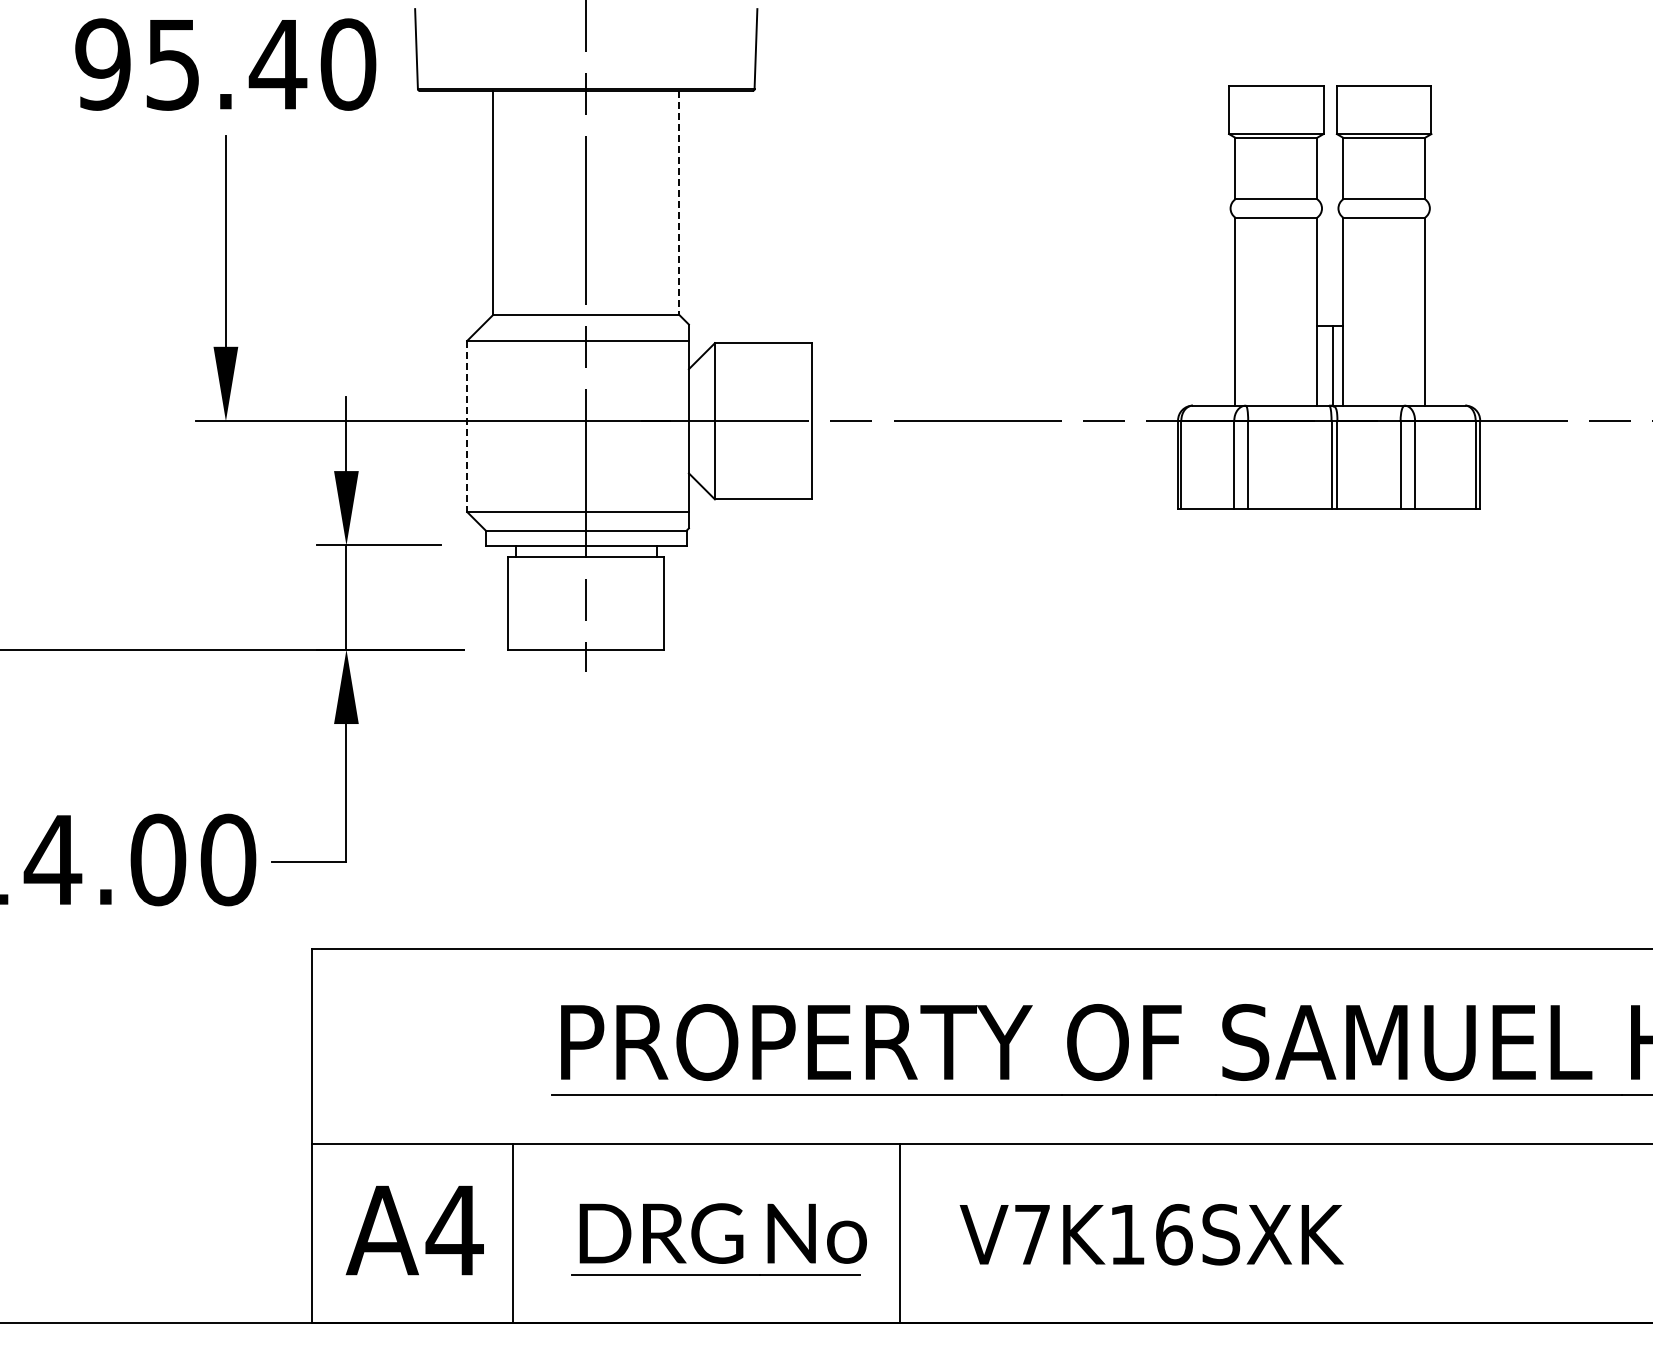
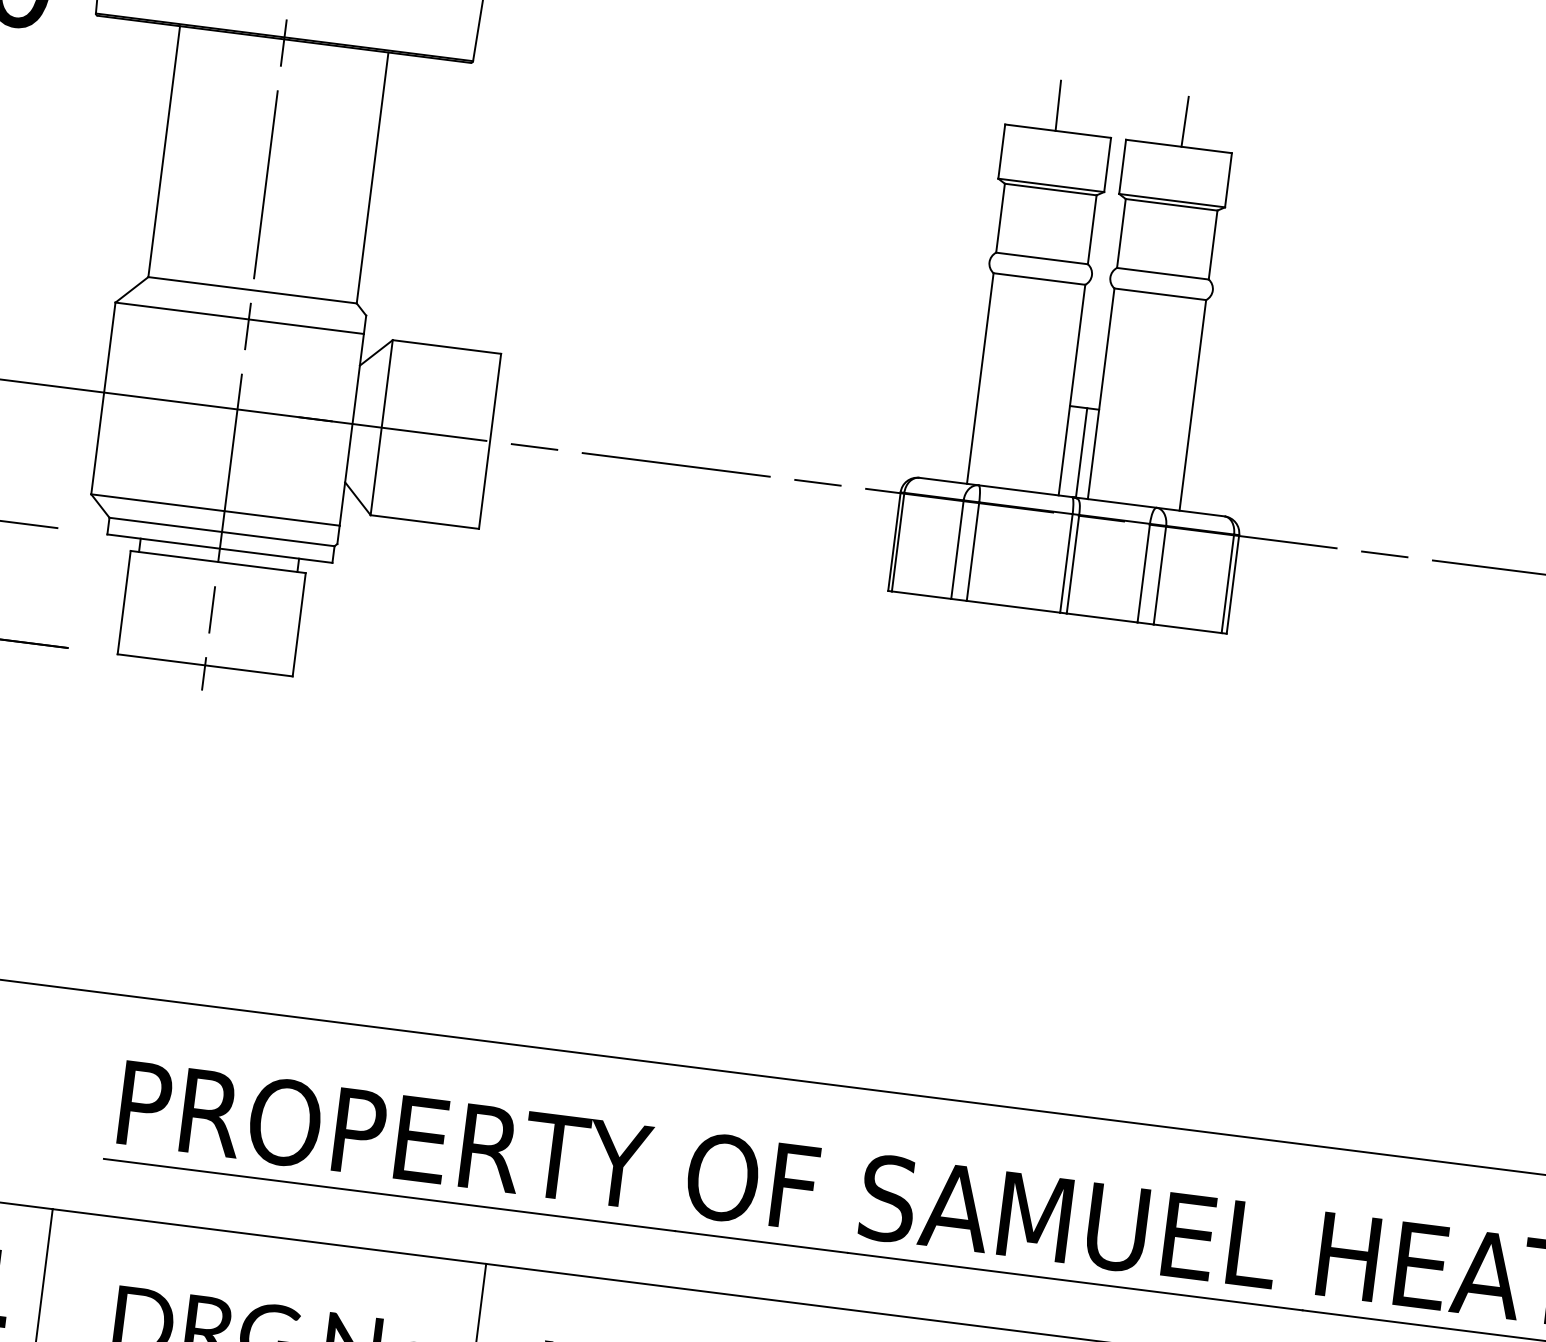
line: (1273, 63) -> (1058, 105), added
line: (1386, 63) -> (1184, 121), added
line: (679, 202) -> (372, 177), dashed -> solid
line: (467, 426) -> (103, 398), dashed -> solid

